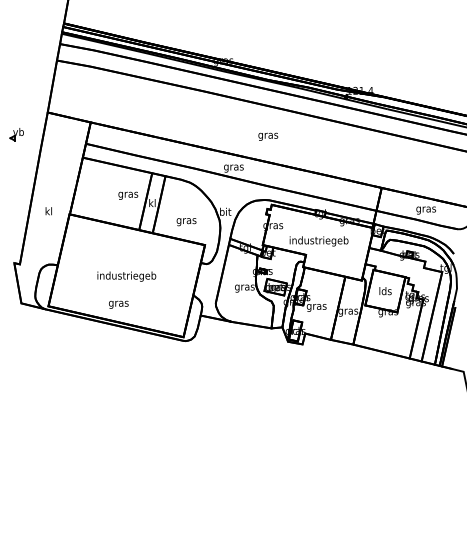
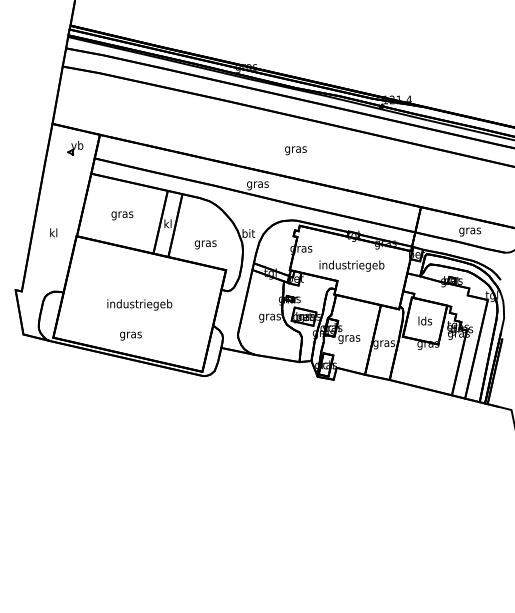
part: (16, 133) -> (75, 147), moved
text: (128, 195) -> (122, 215), moved

